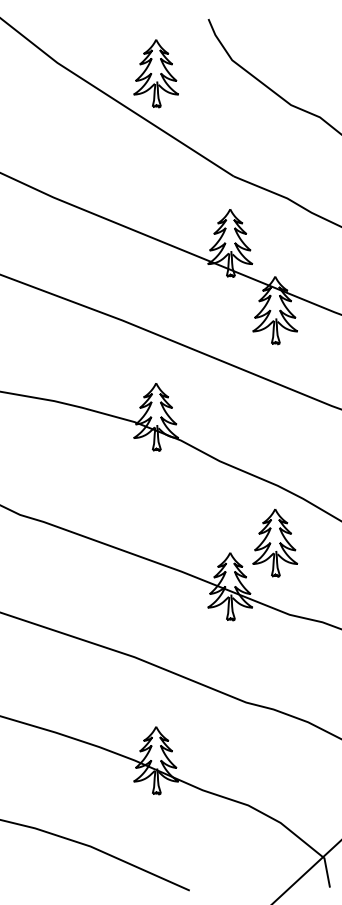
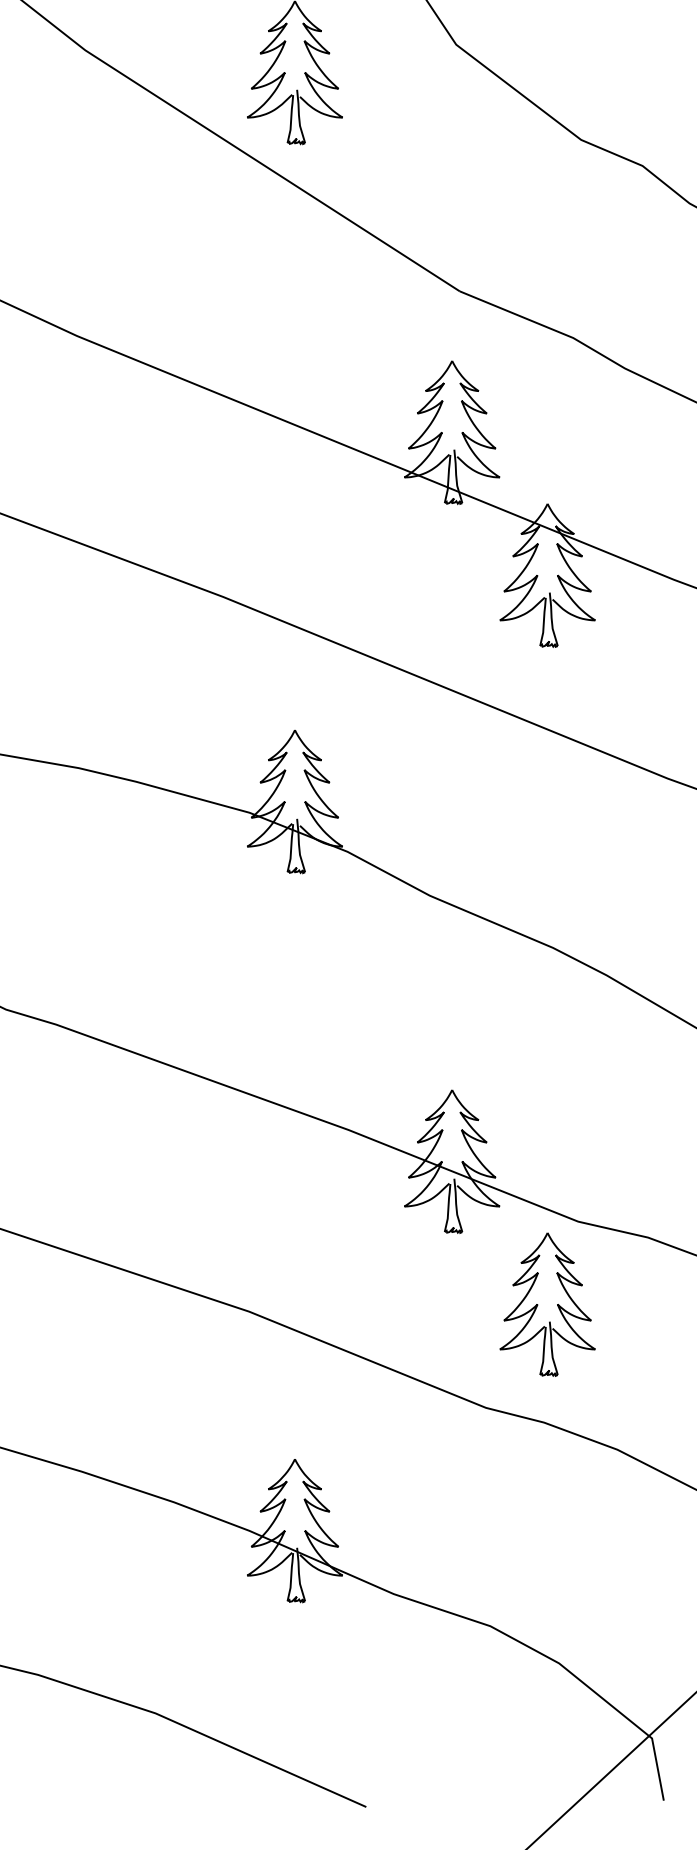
part: (275, 542) -> (548, 1303), moved

